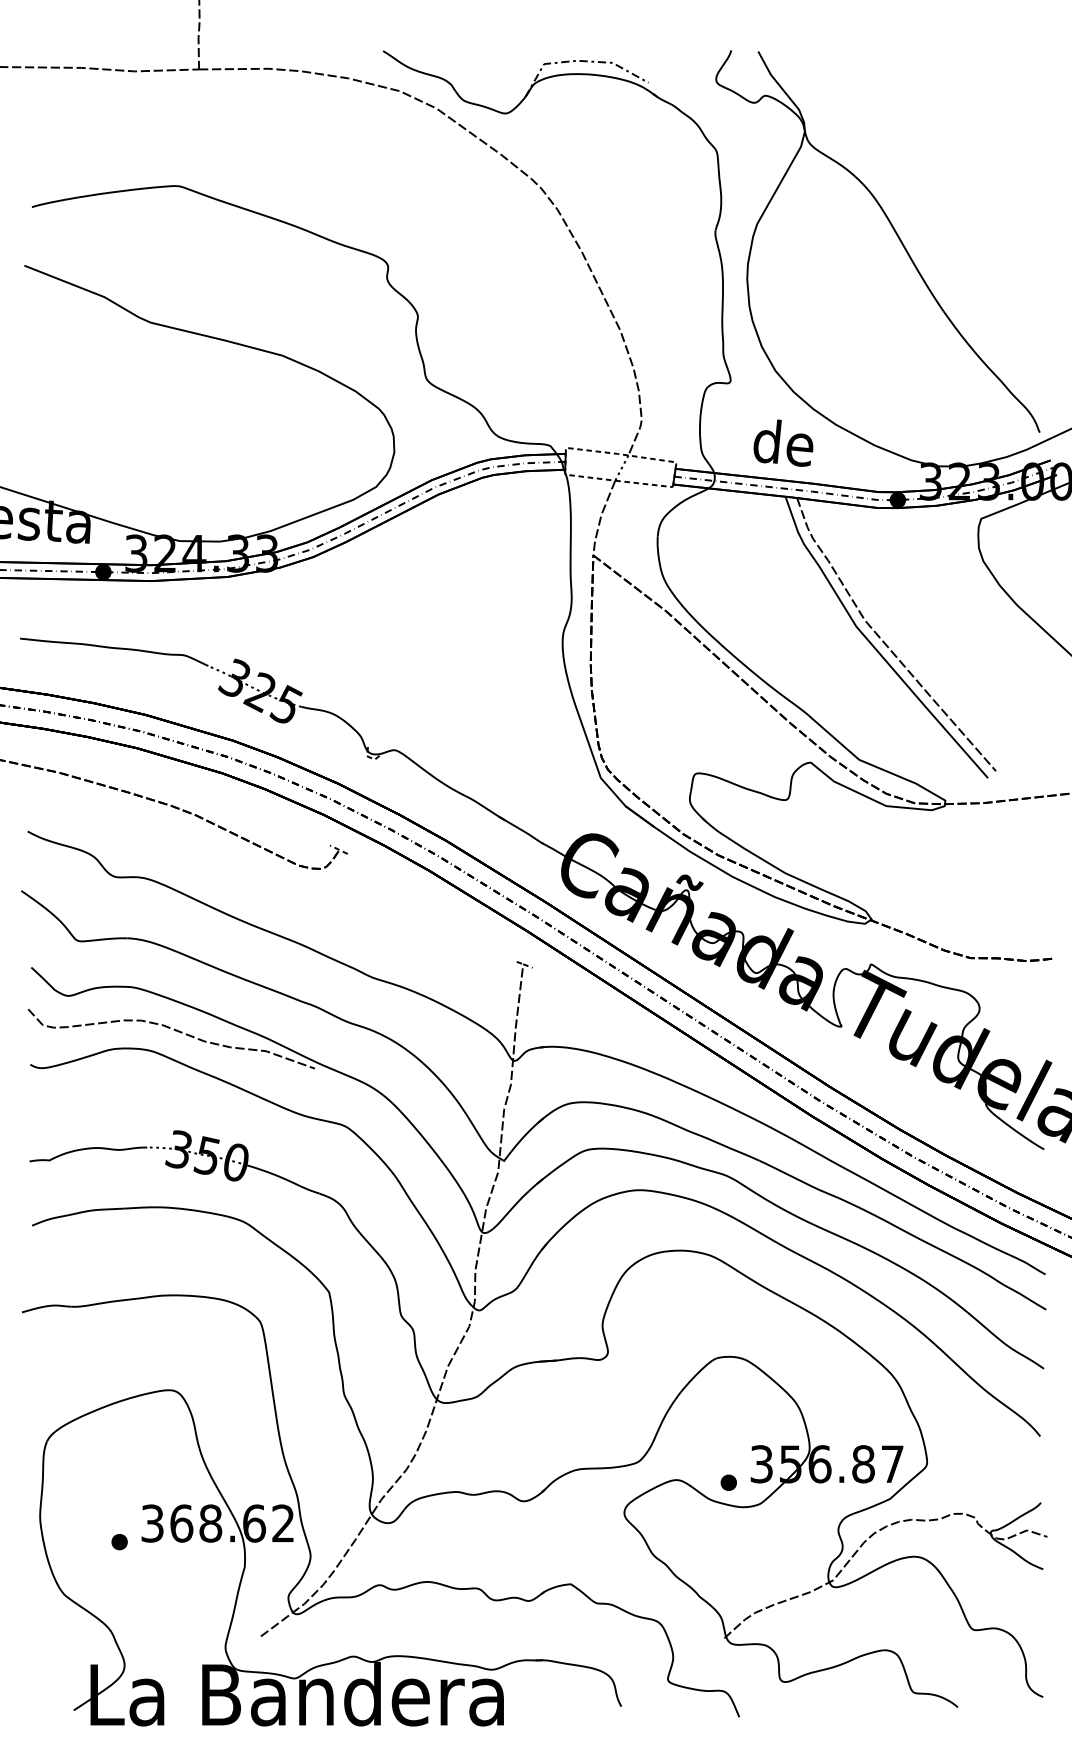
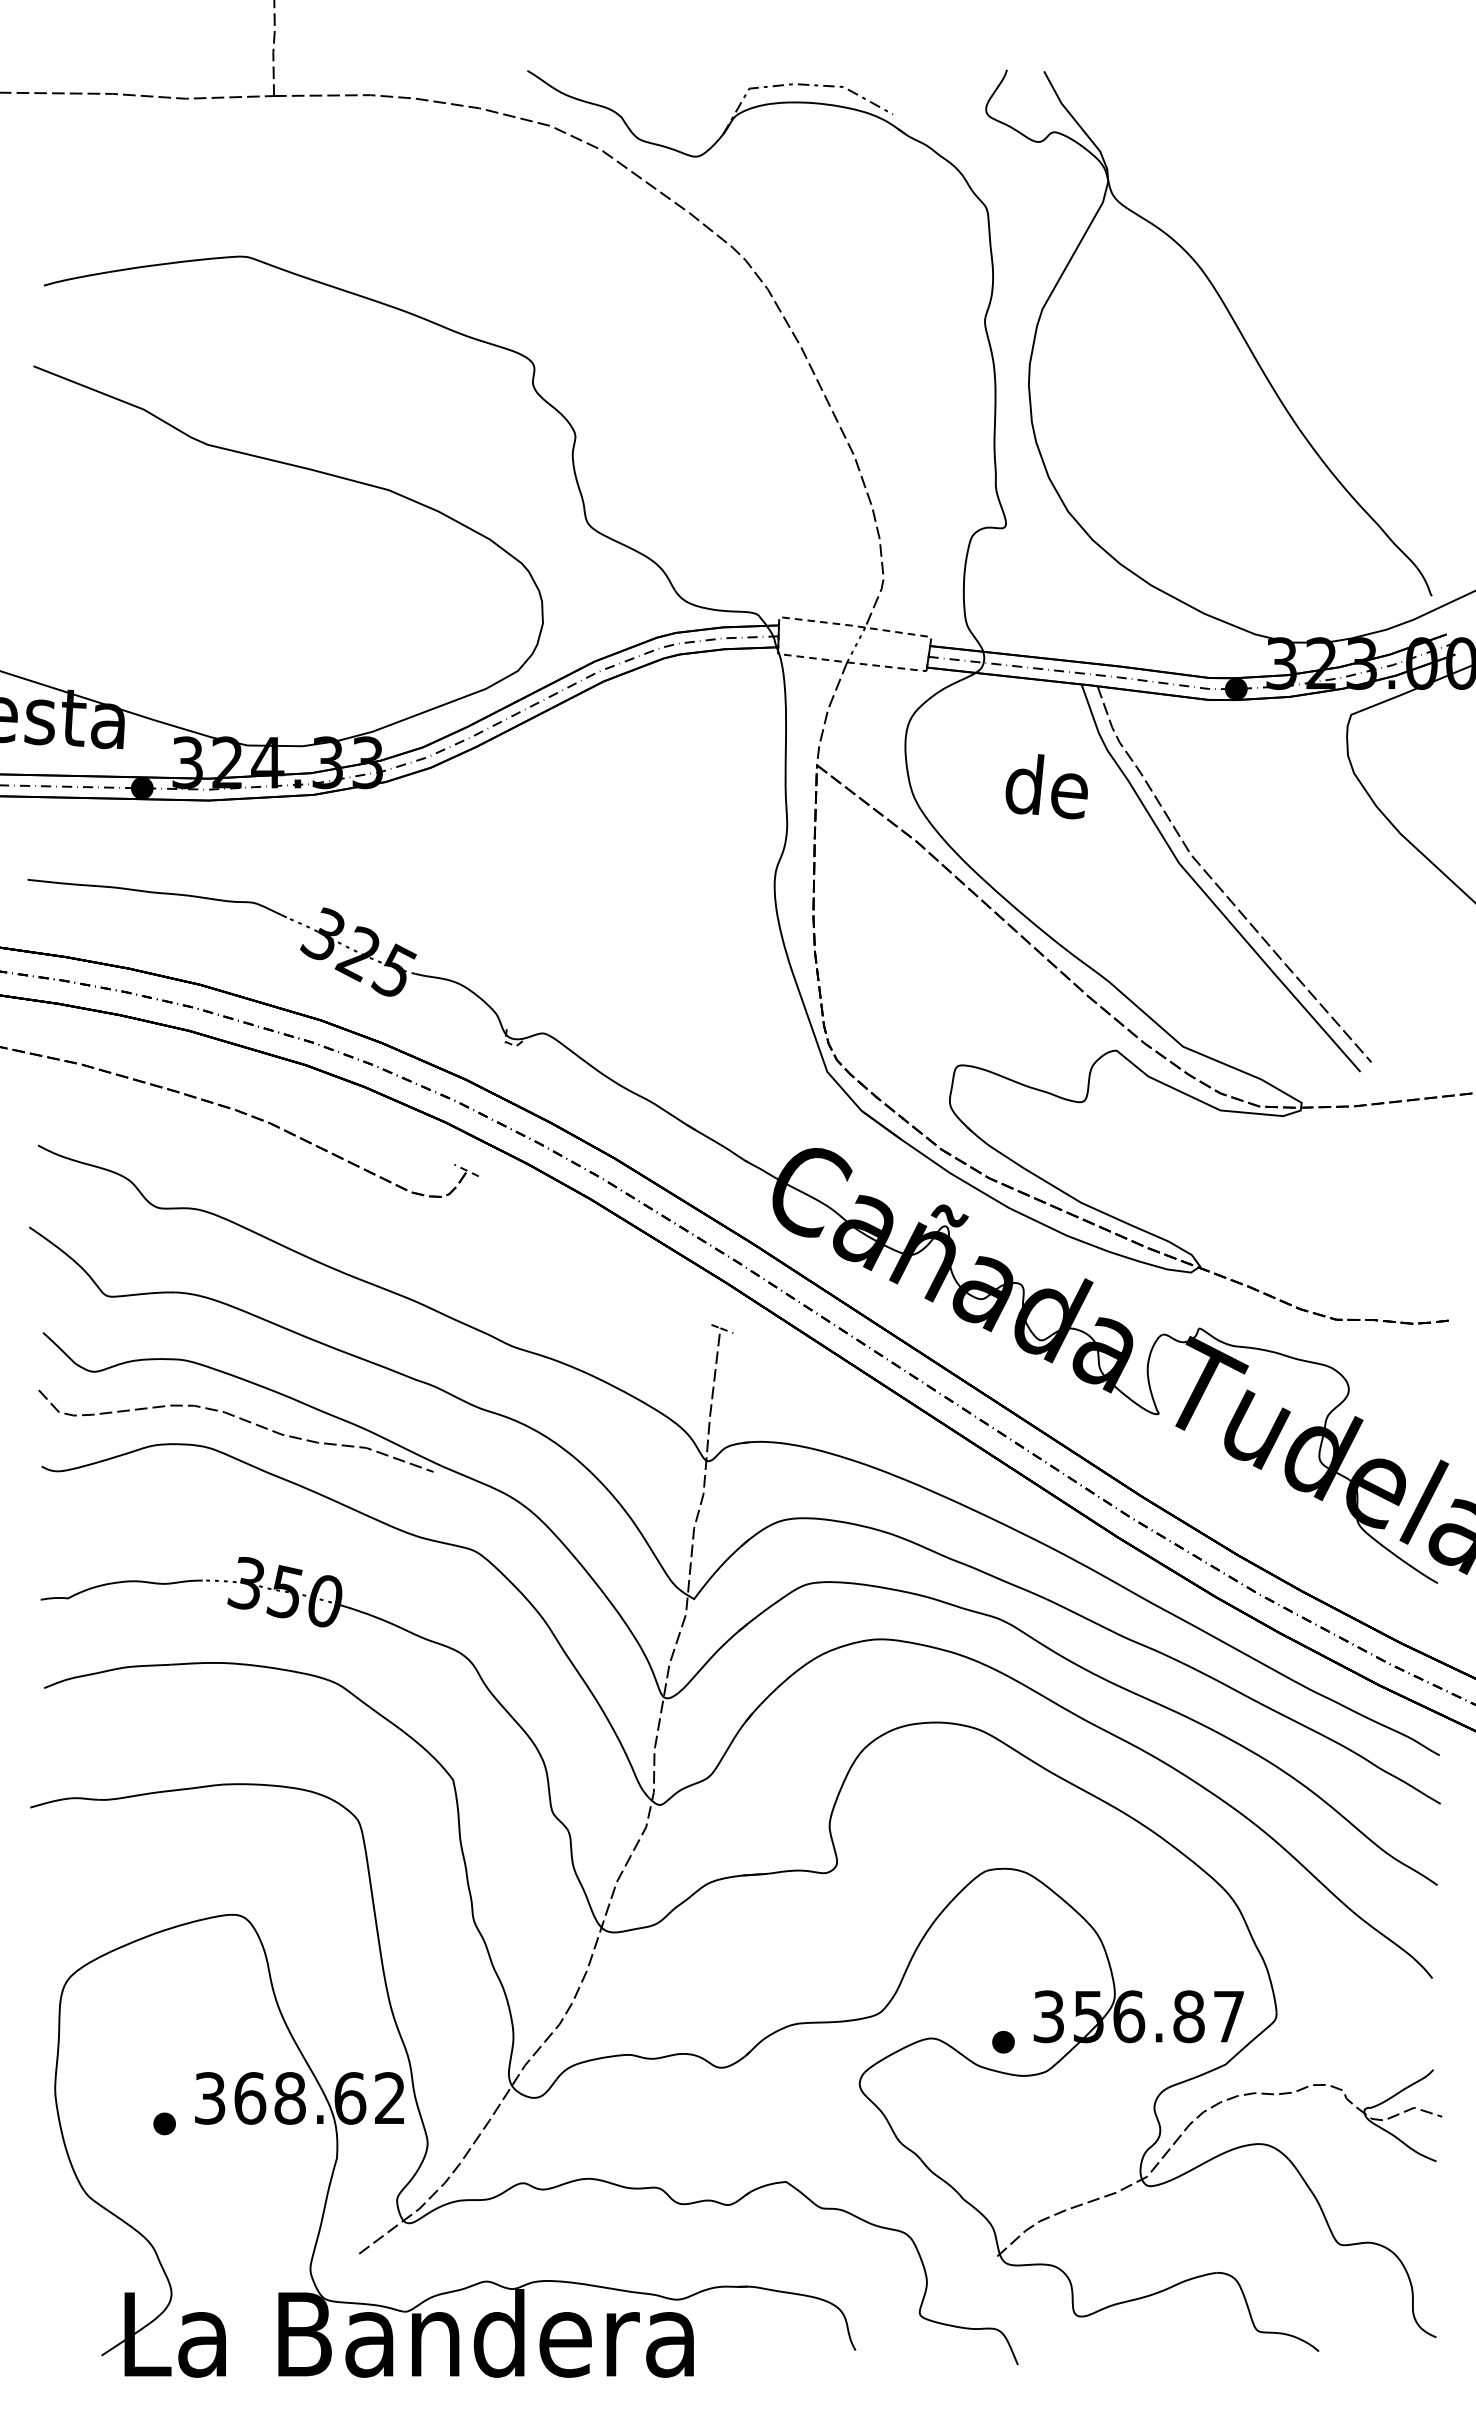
text: (783, 443) -> (1046, 786), moved

